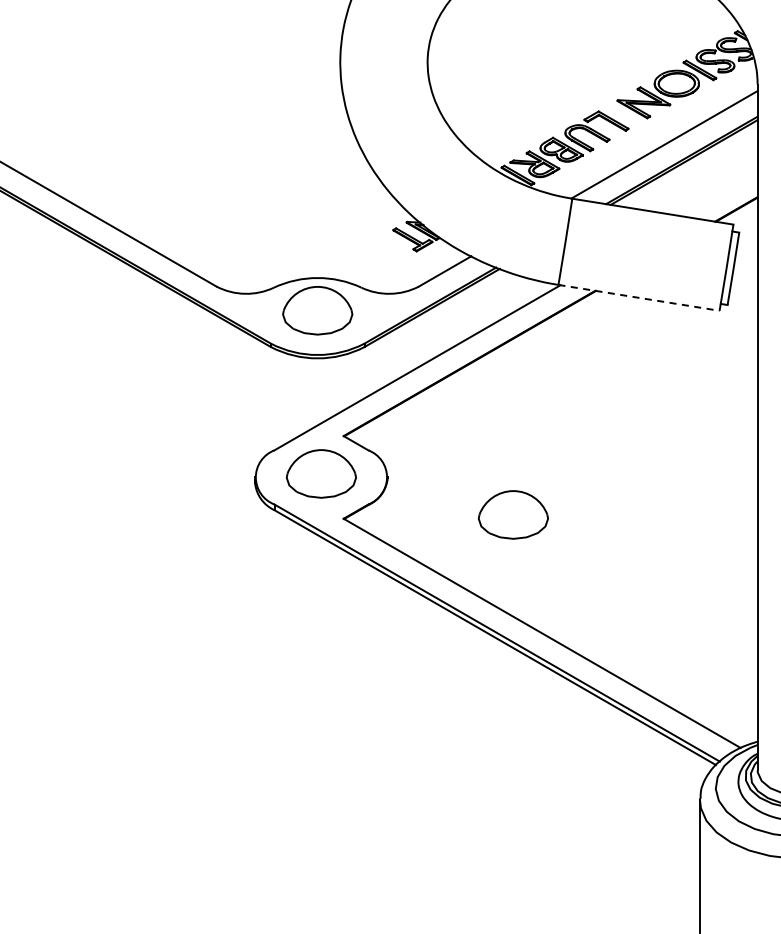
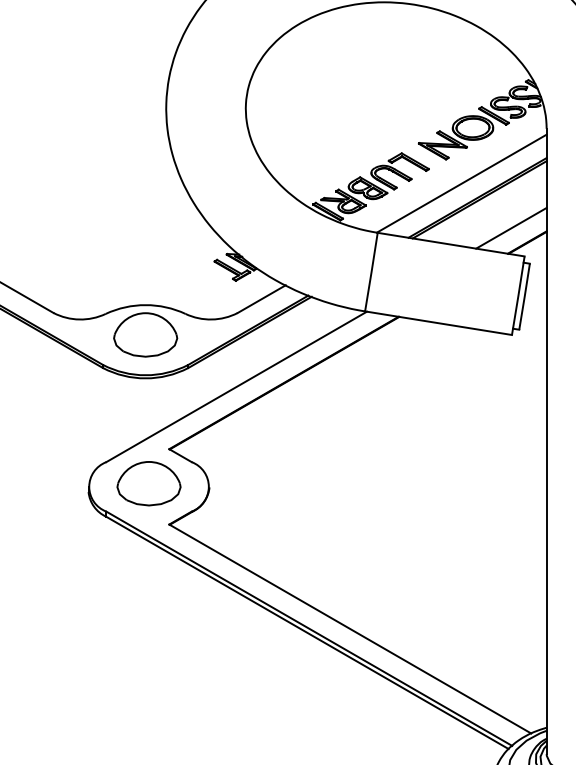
line: (718, 193) -> (510, 228), added
line: (639, 297) -> (438, 322), dashed -> solid
part: (512, 514) -> (323, 520), removed

